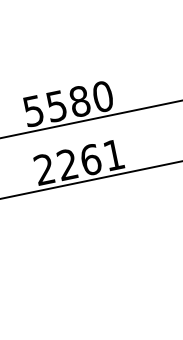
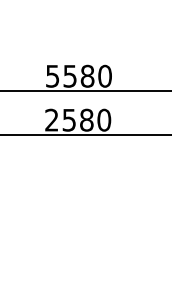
text: (90, 159) -> (86, 119), 2261 -> 2580

